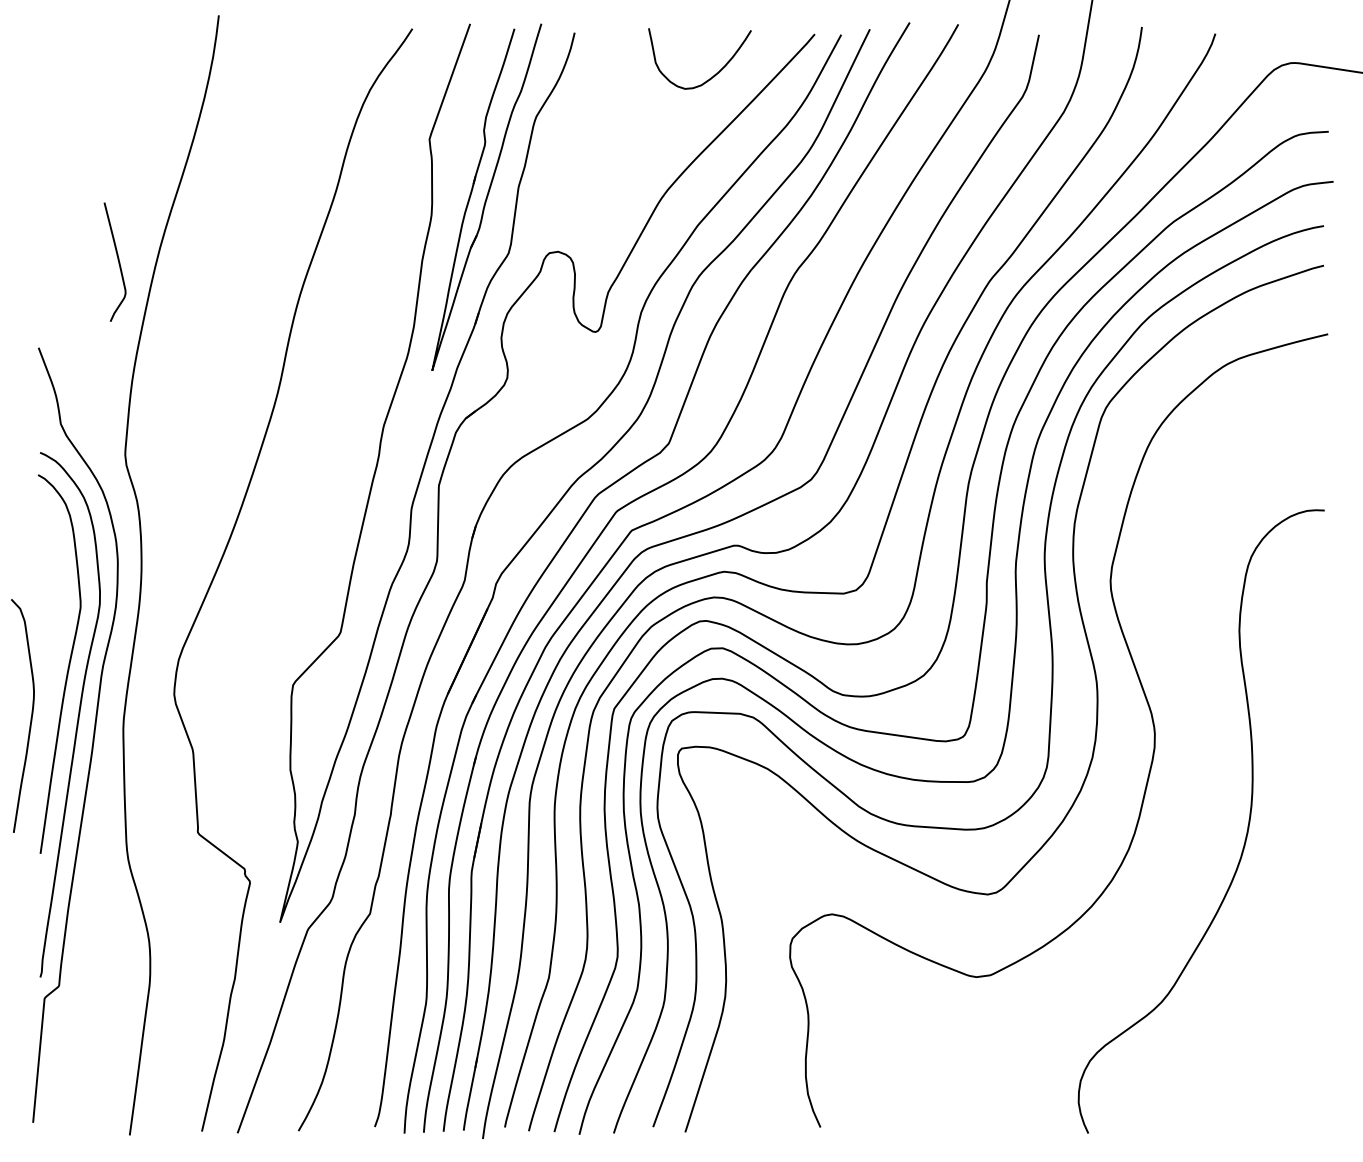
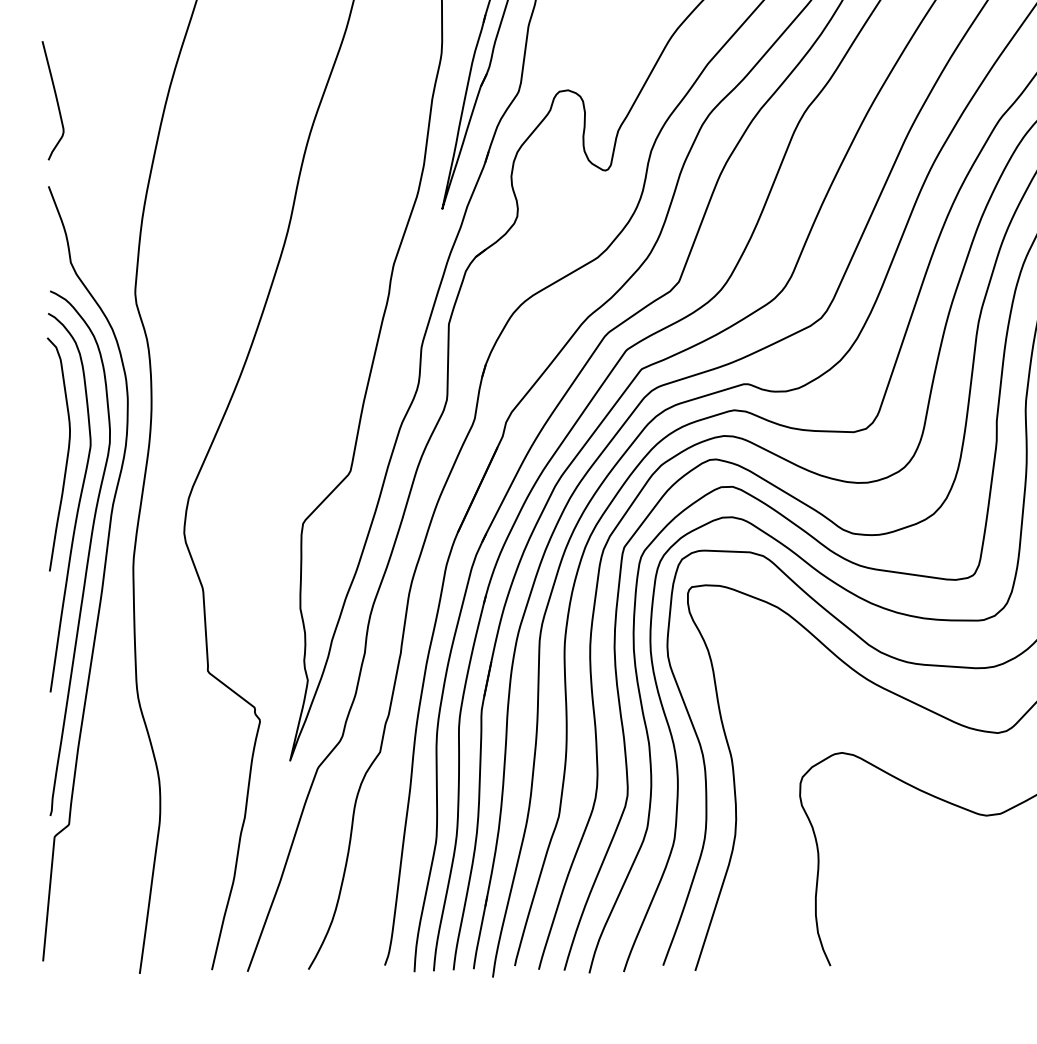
curve: (117, 260) -> (55, 99), moved
curve: (30, 717) -> (66, 456), moved

